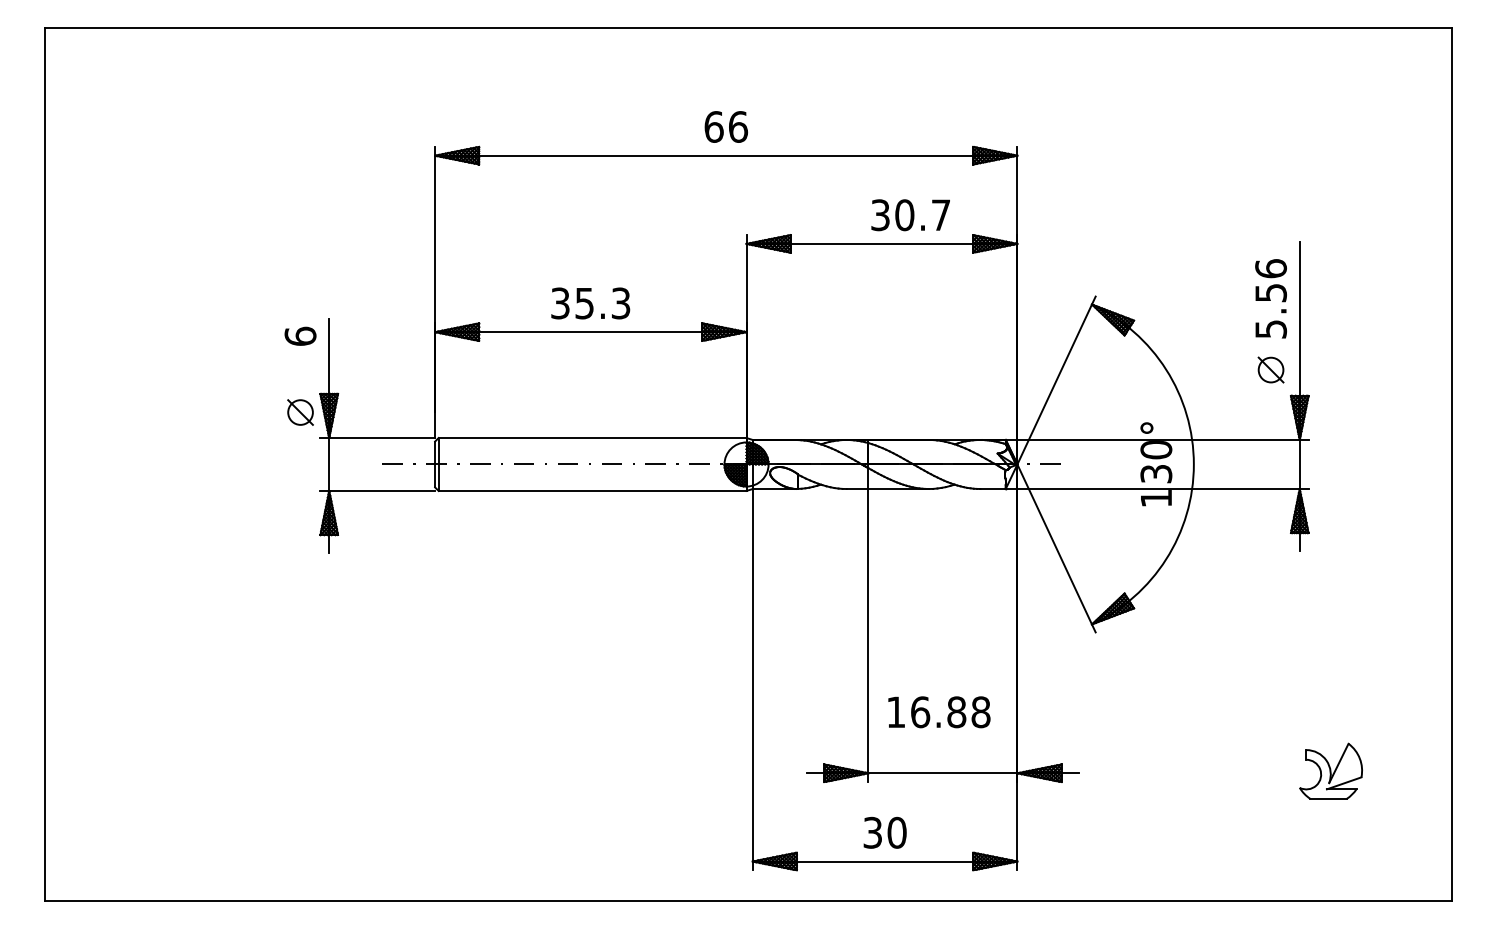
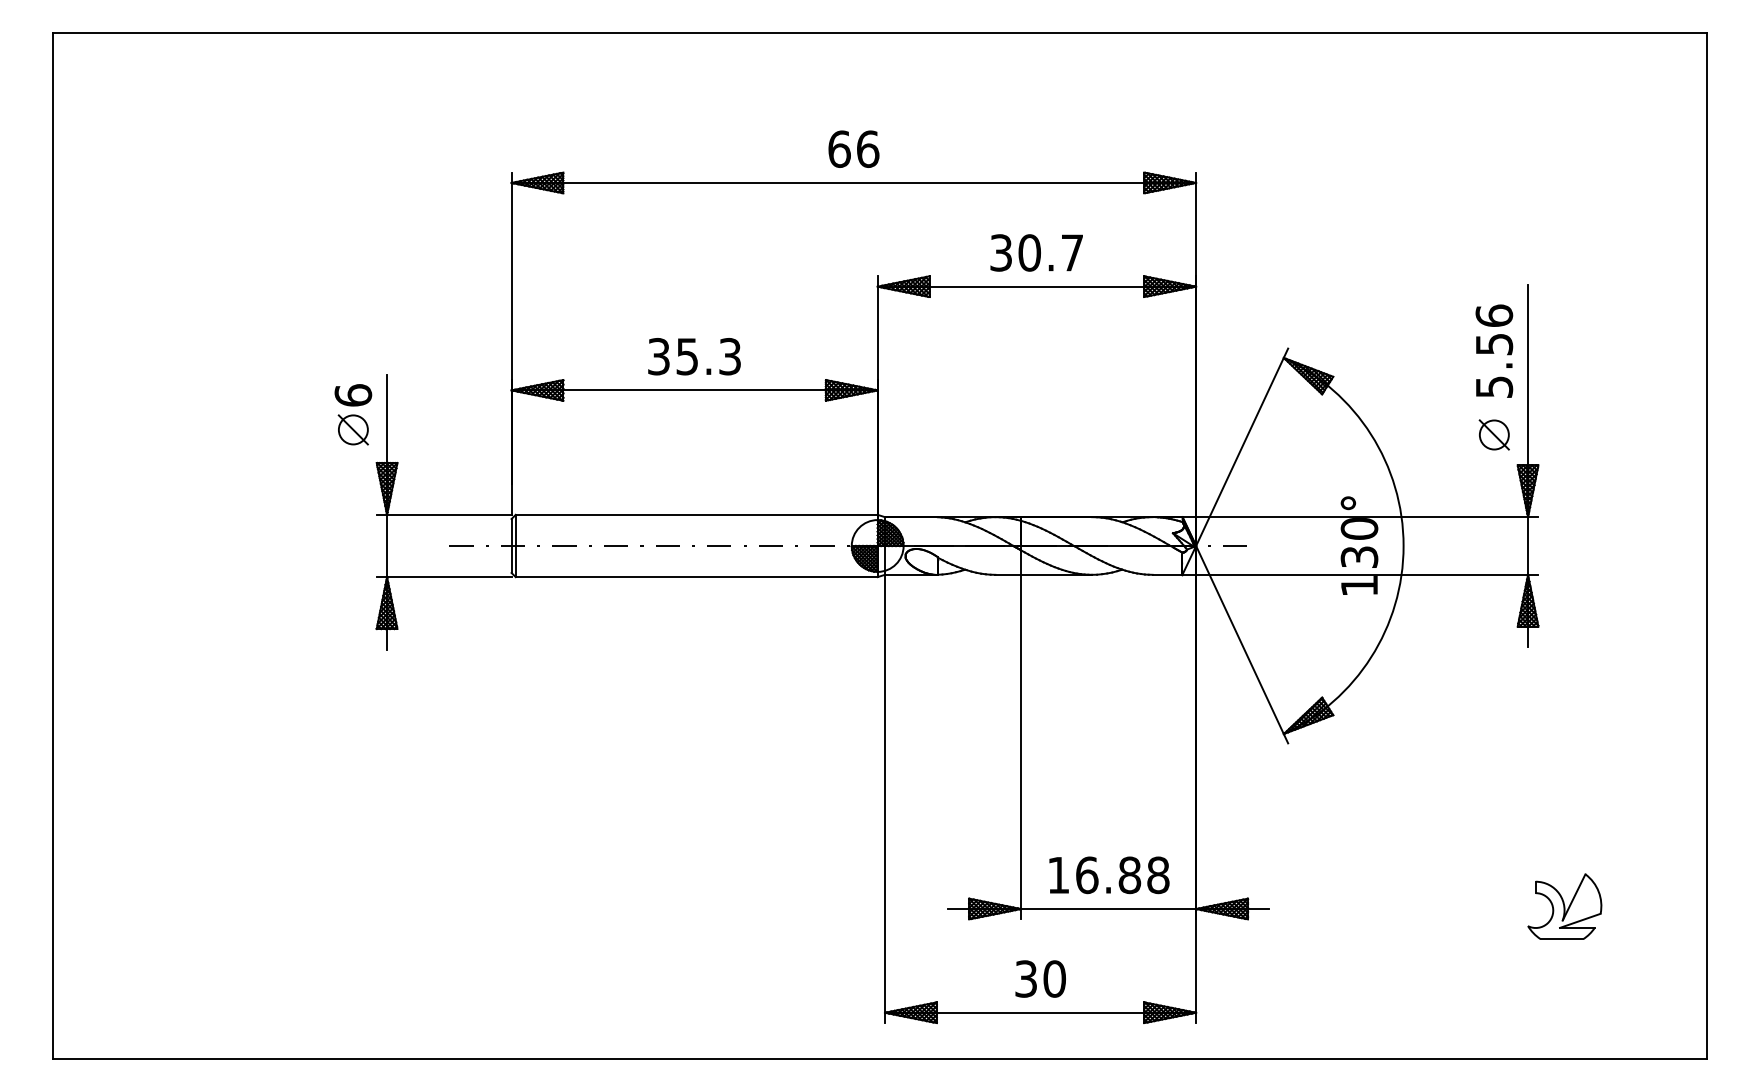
text: (910, 214) -> (1036, 252), moved
part: (299, 412) -> (352, 429), moved
text: (939, 712) -> (1109, 875), moved

